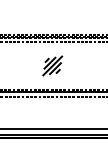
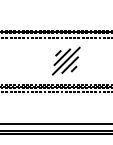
part: (52, 65) -> (65, 60), size x1.43

